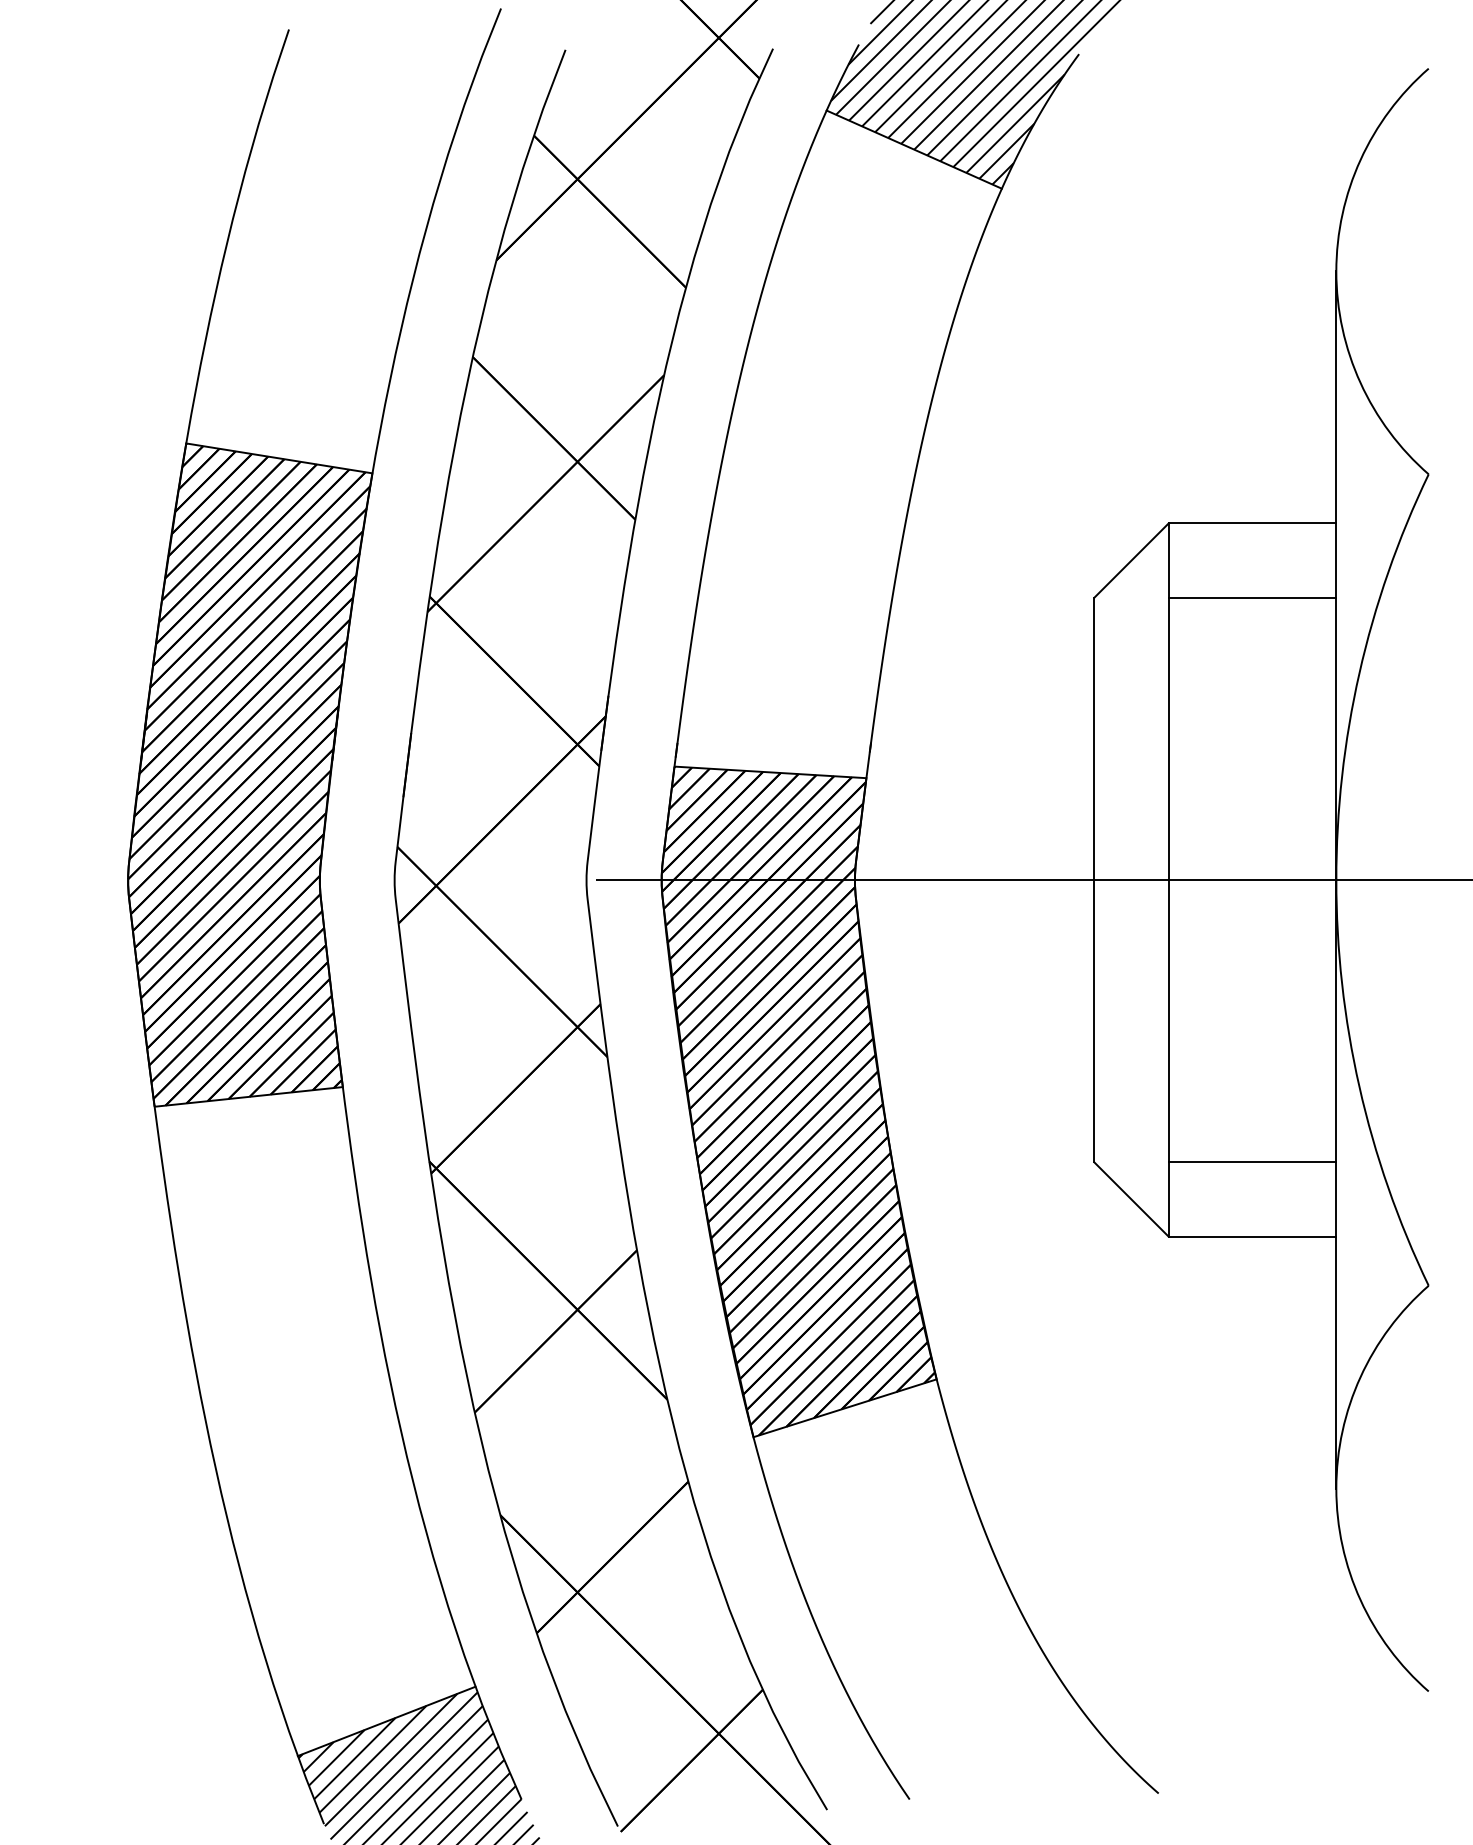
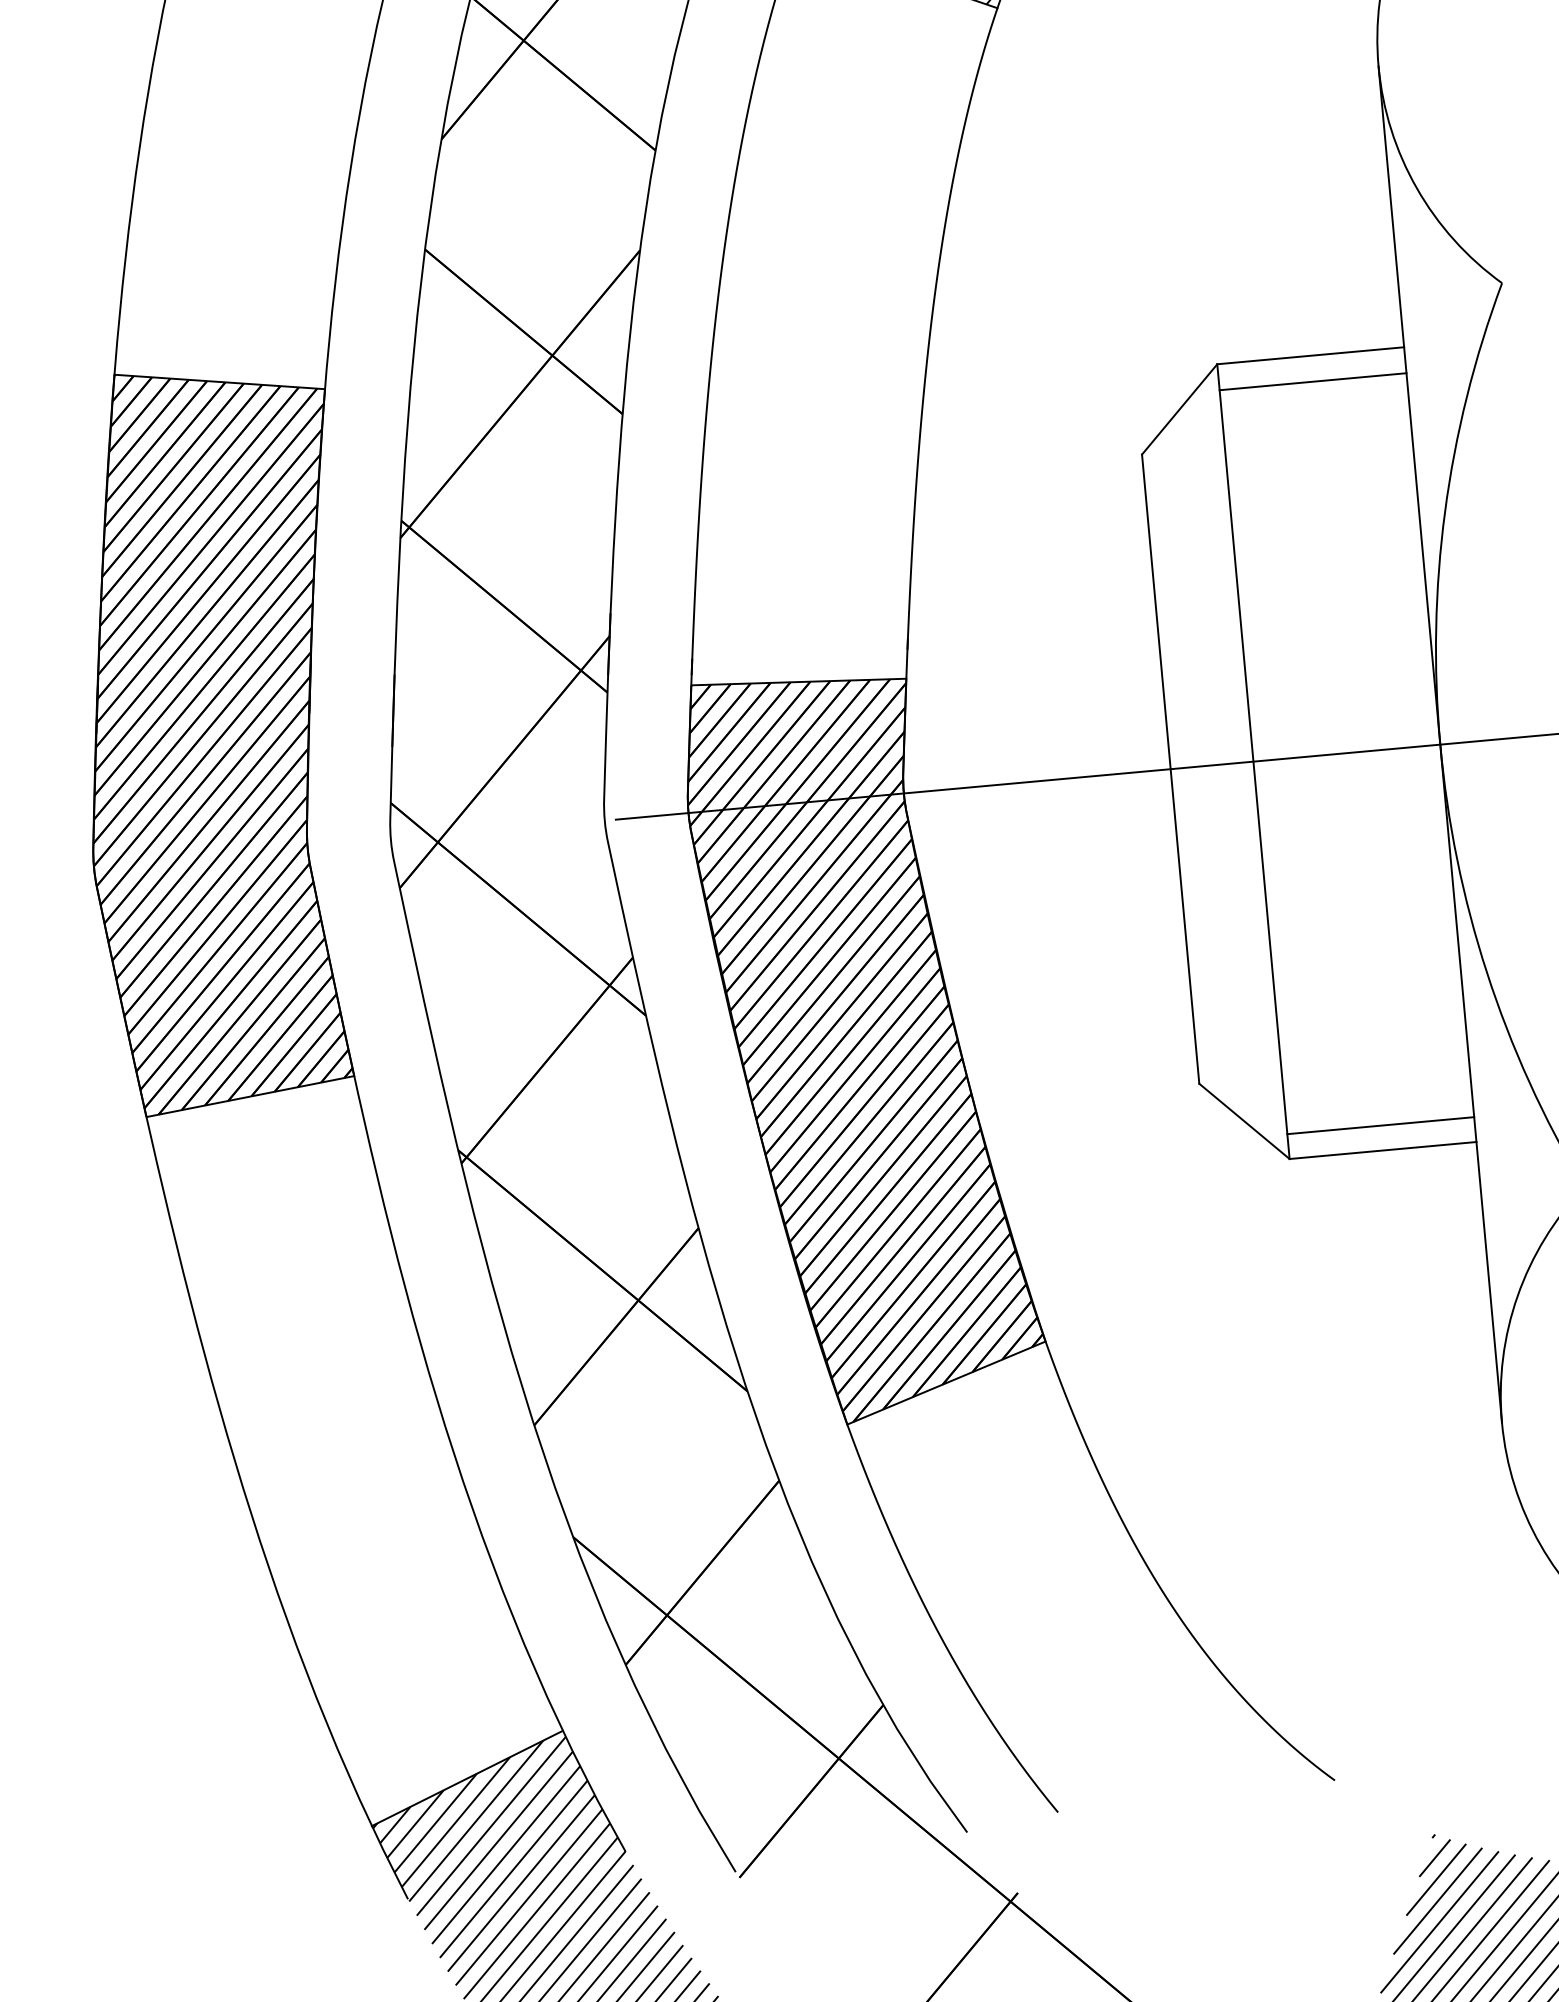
line: (1252, 597) -> (1313, 381), moved
line: (1252, 1162) -> (1380, 1125), moved

